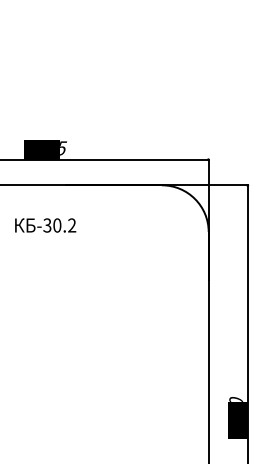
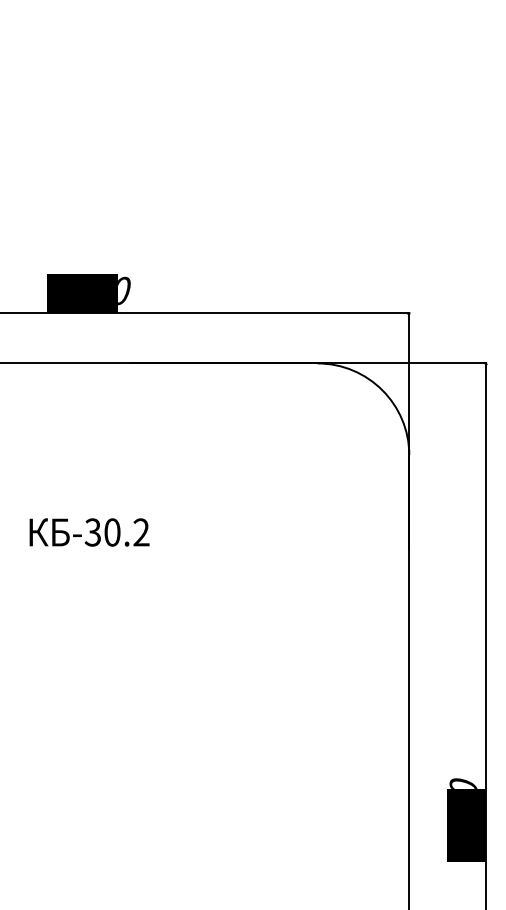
text: (63, 147) -> (124, 289), 4975 -> 3550
text: (45, 225) -> (89, 532), moved

